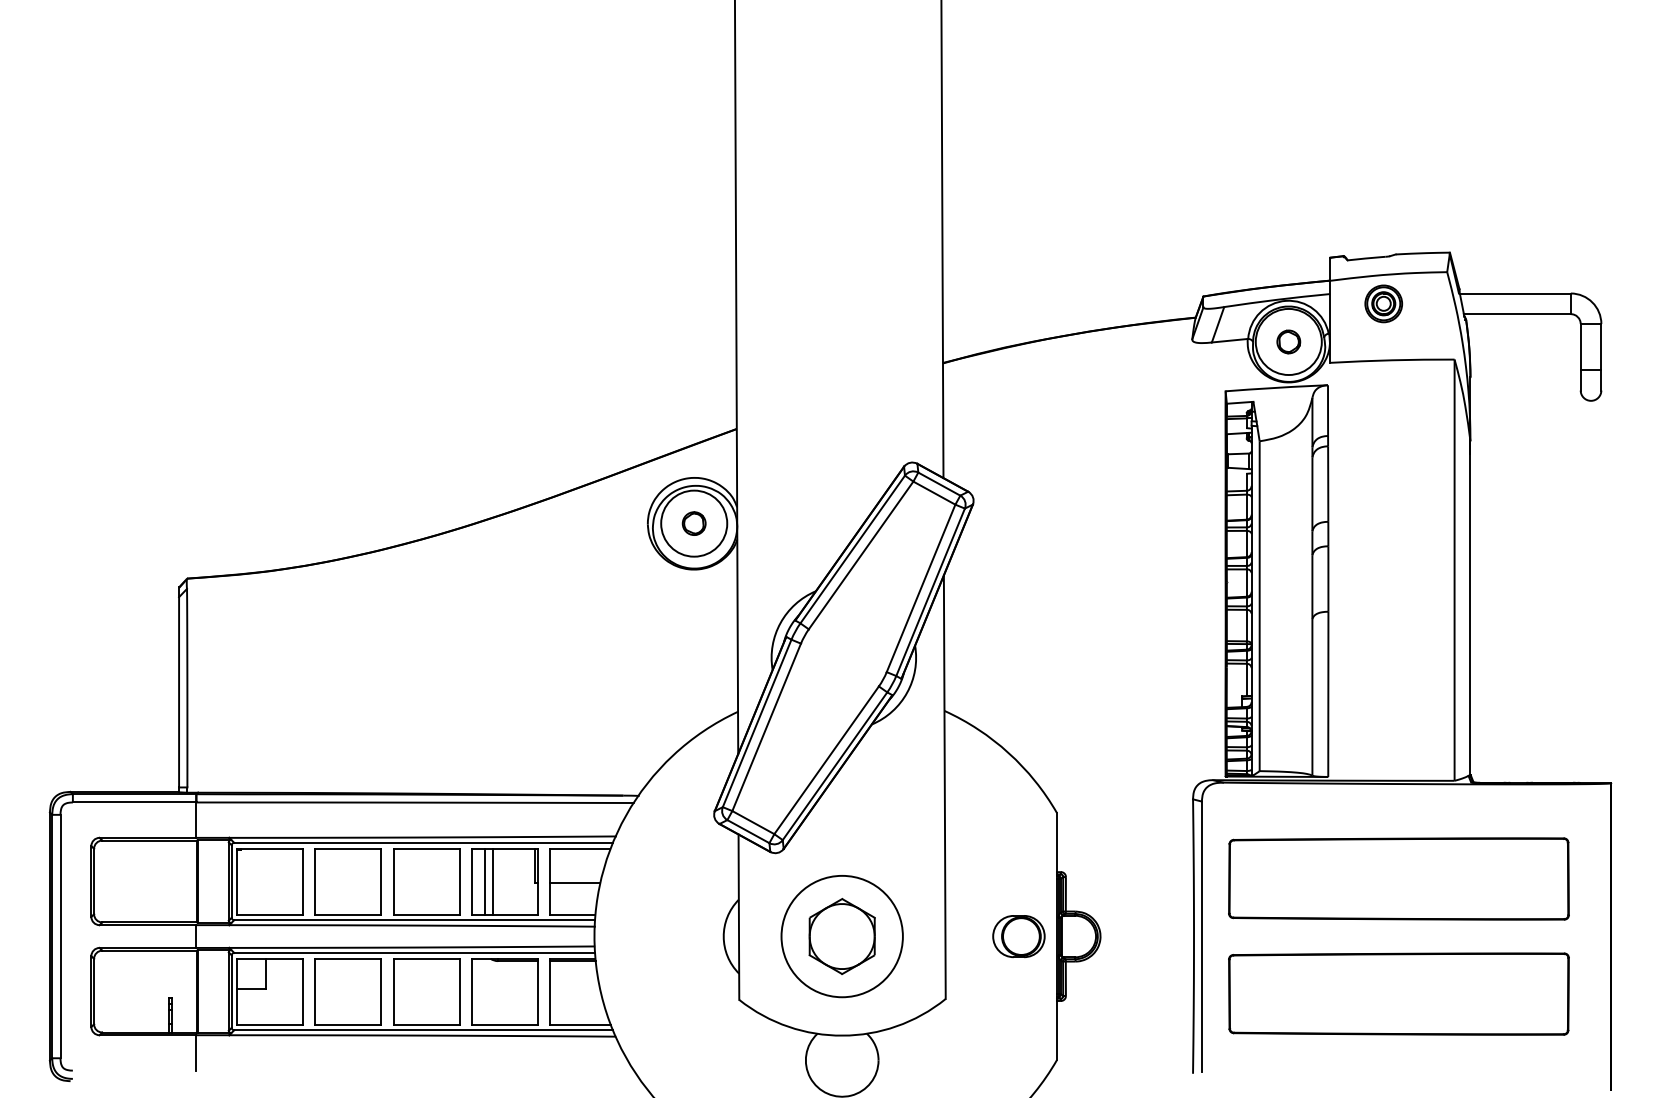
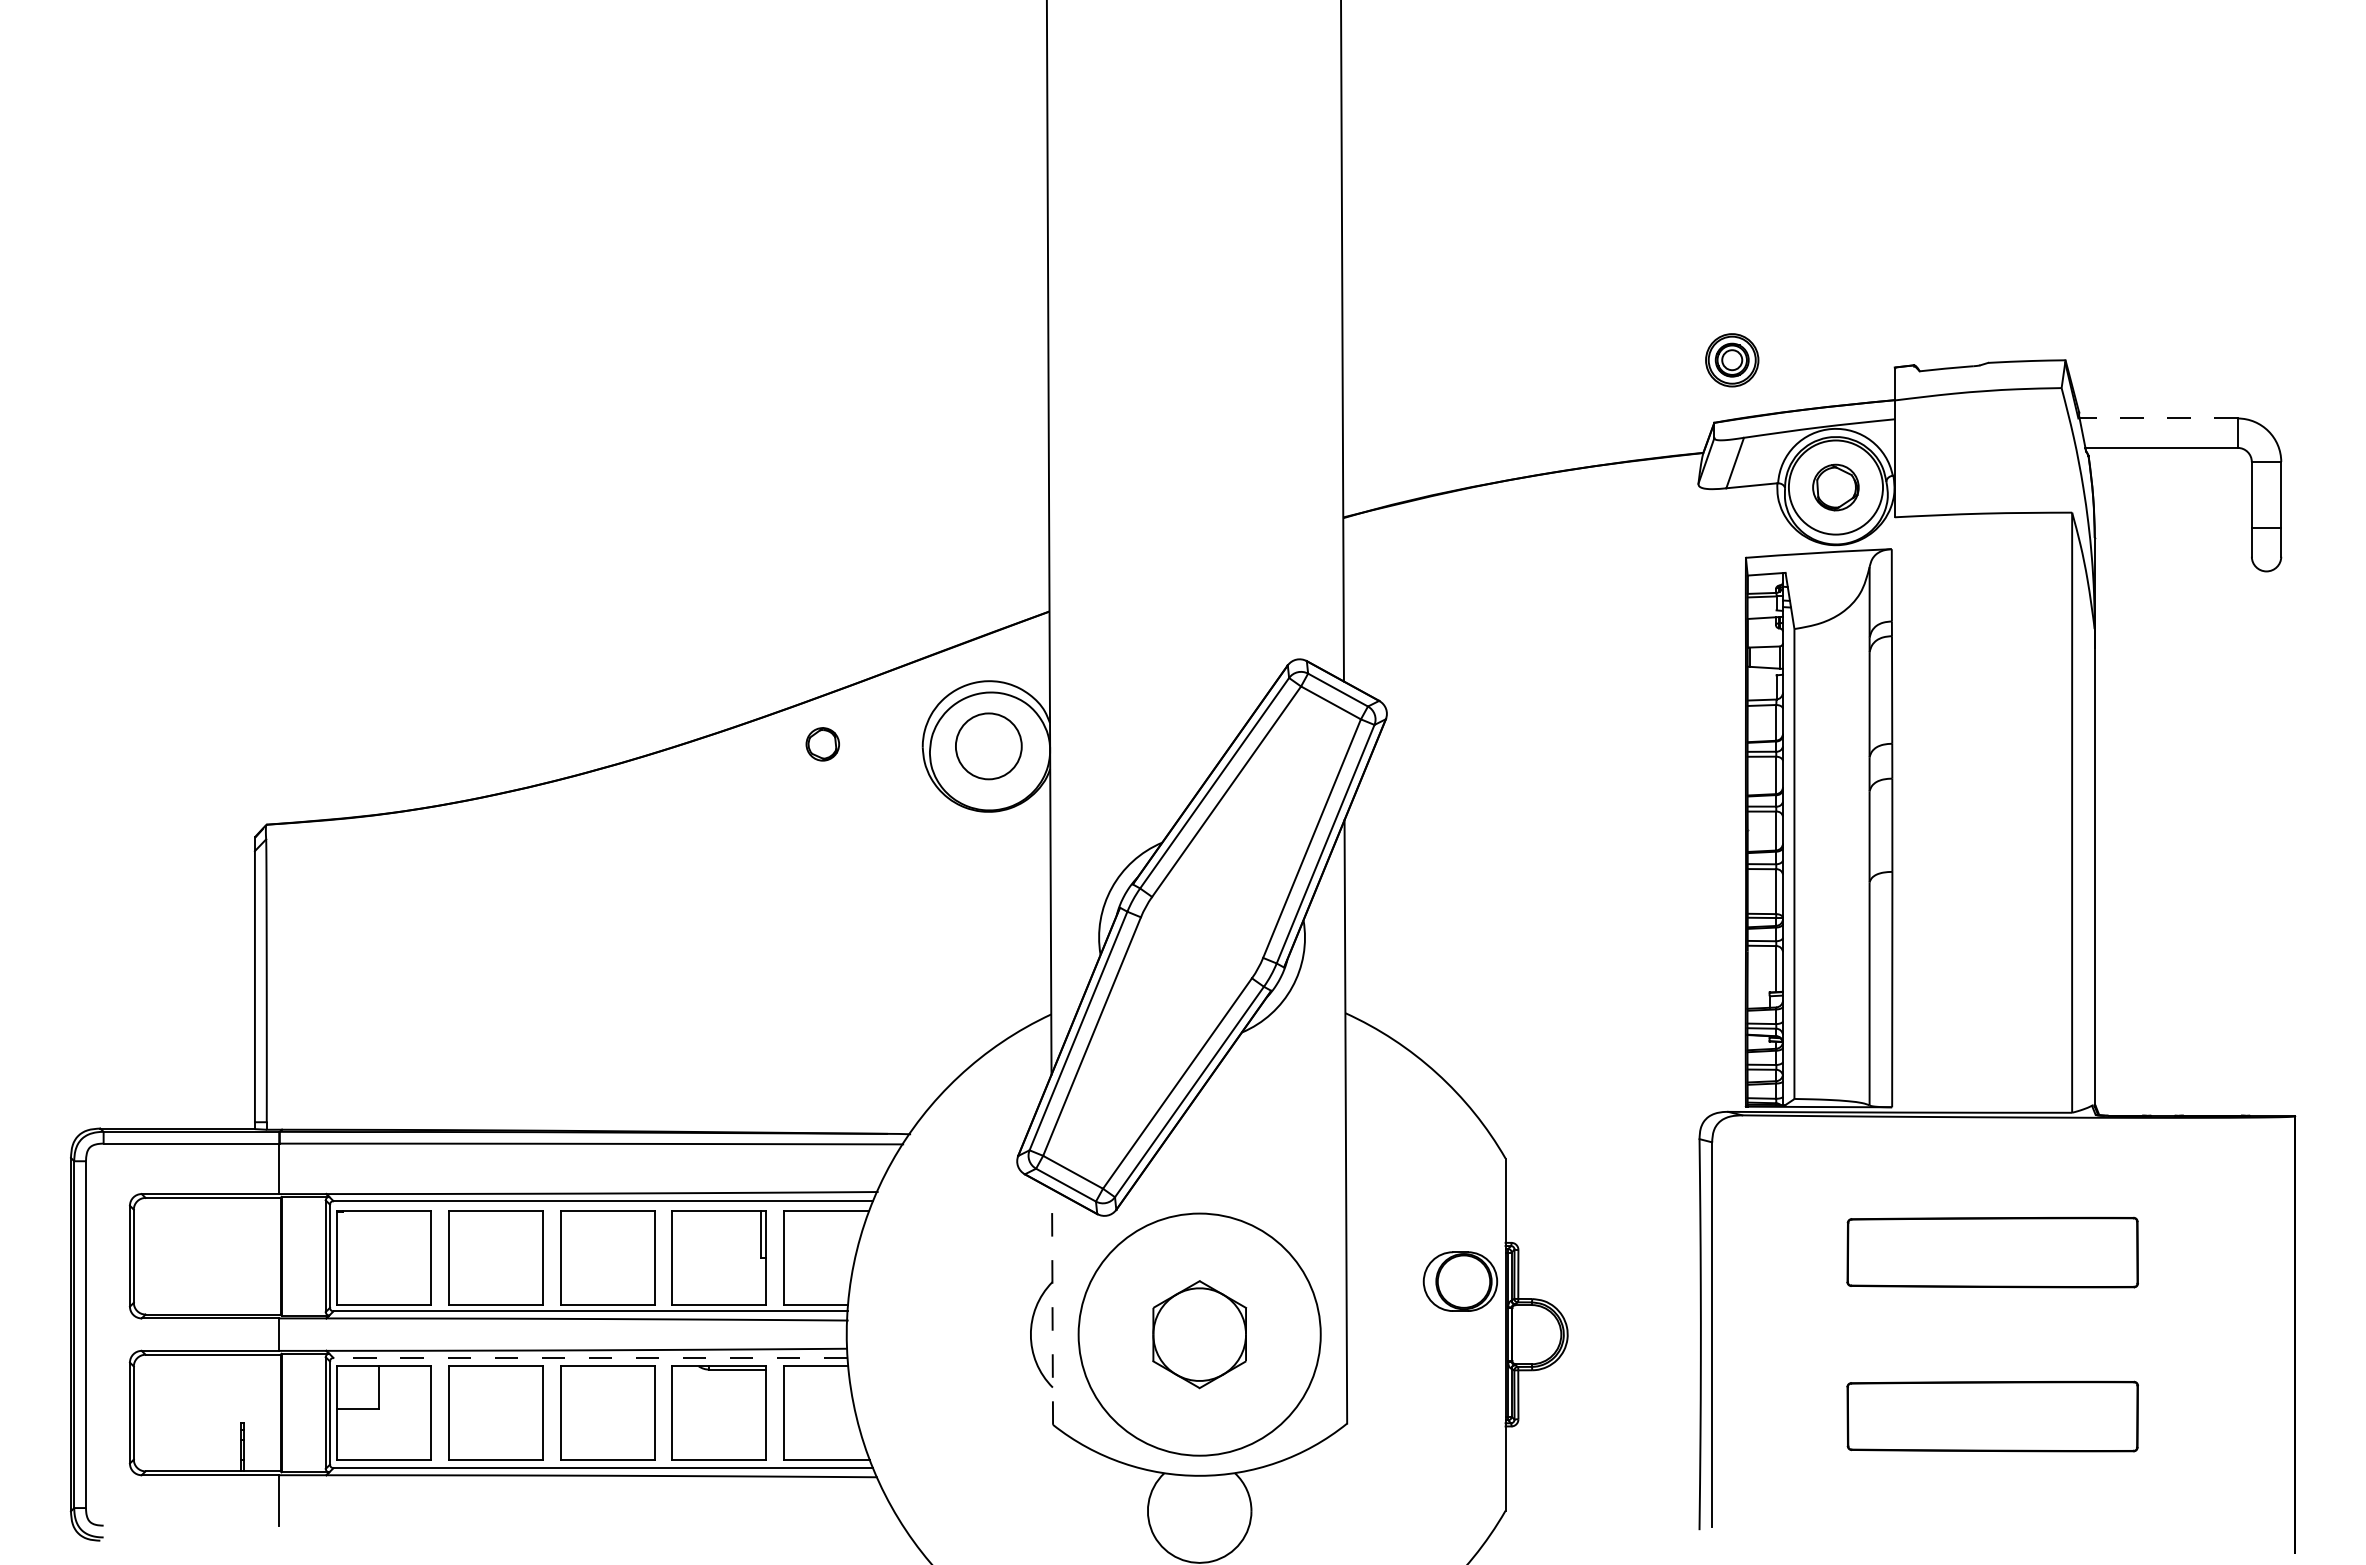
line: (1515, 293) -> (2158, 418), solid -> dashed
part: (1383, 304) -> (1732, 360), moved
part: (1288, 341) -> (1835, 487), size x1.4
circle: (693, 523) -> (988, 746), size x0.7
part: (693, 523) -> (822, 744), moved
part: (1398, 878) -> (1992, 1252), size x0.6
line: (484, 882) -> (690, 1257), removed
line: (493, 882) -> (702, 1257), removed
line: (575, 883) -> (819, 1258), removed
line: (738, 917) -> (1052, 1307), solid -> dashed
circle: (842, 936) -> (1199, 1334), size x1.4
part: (1018, 936) -> (1460, 1281), moved
line: (414, 952) -> (590, 1357), solid -> dashed
line: (573, 961) -> (816, 1369), removed
part: (1398, 994) -> (1992, 1416), size x0.6

